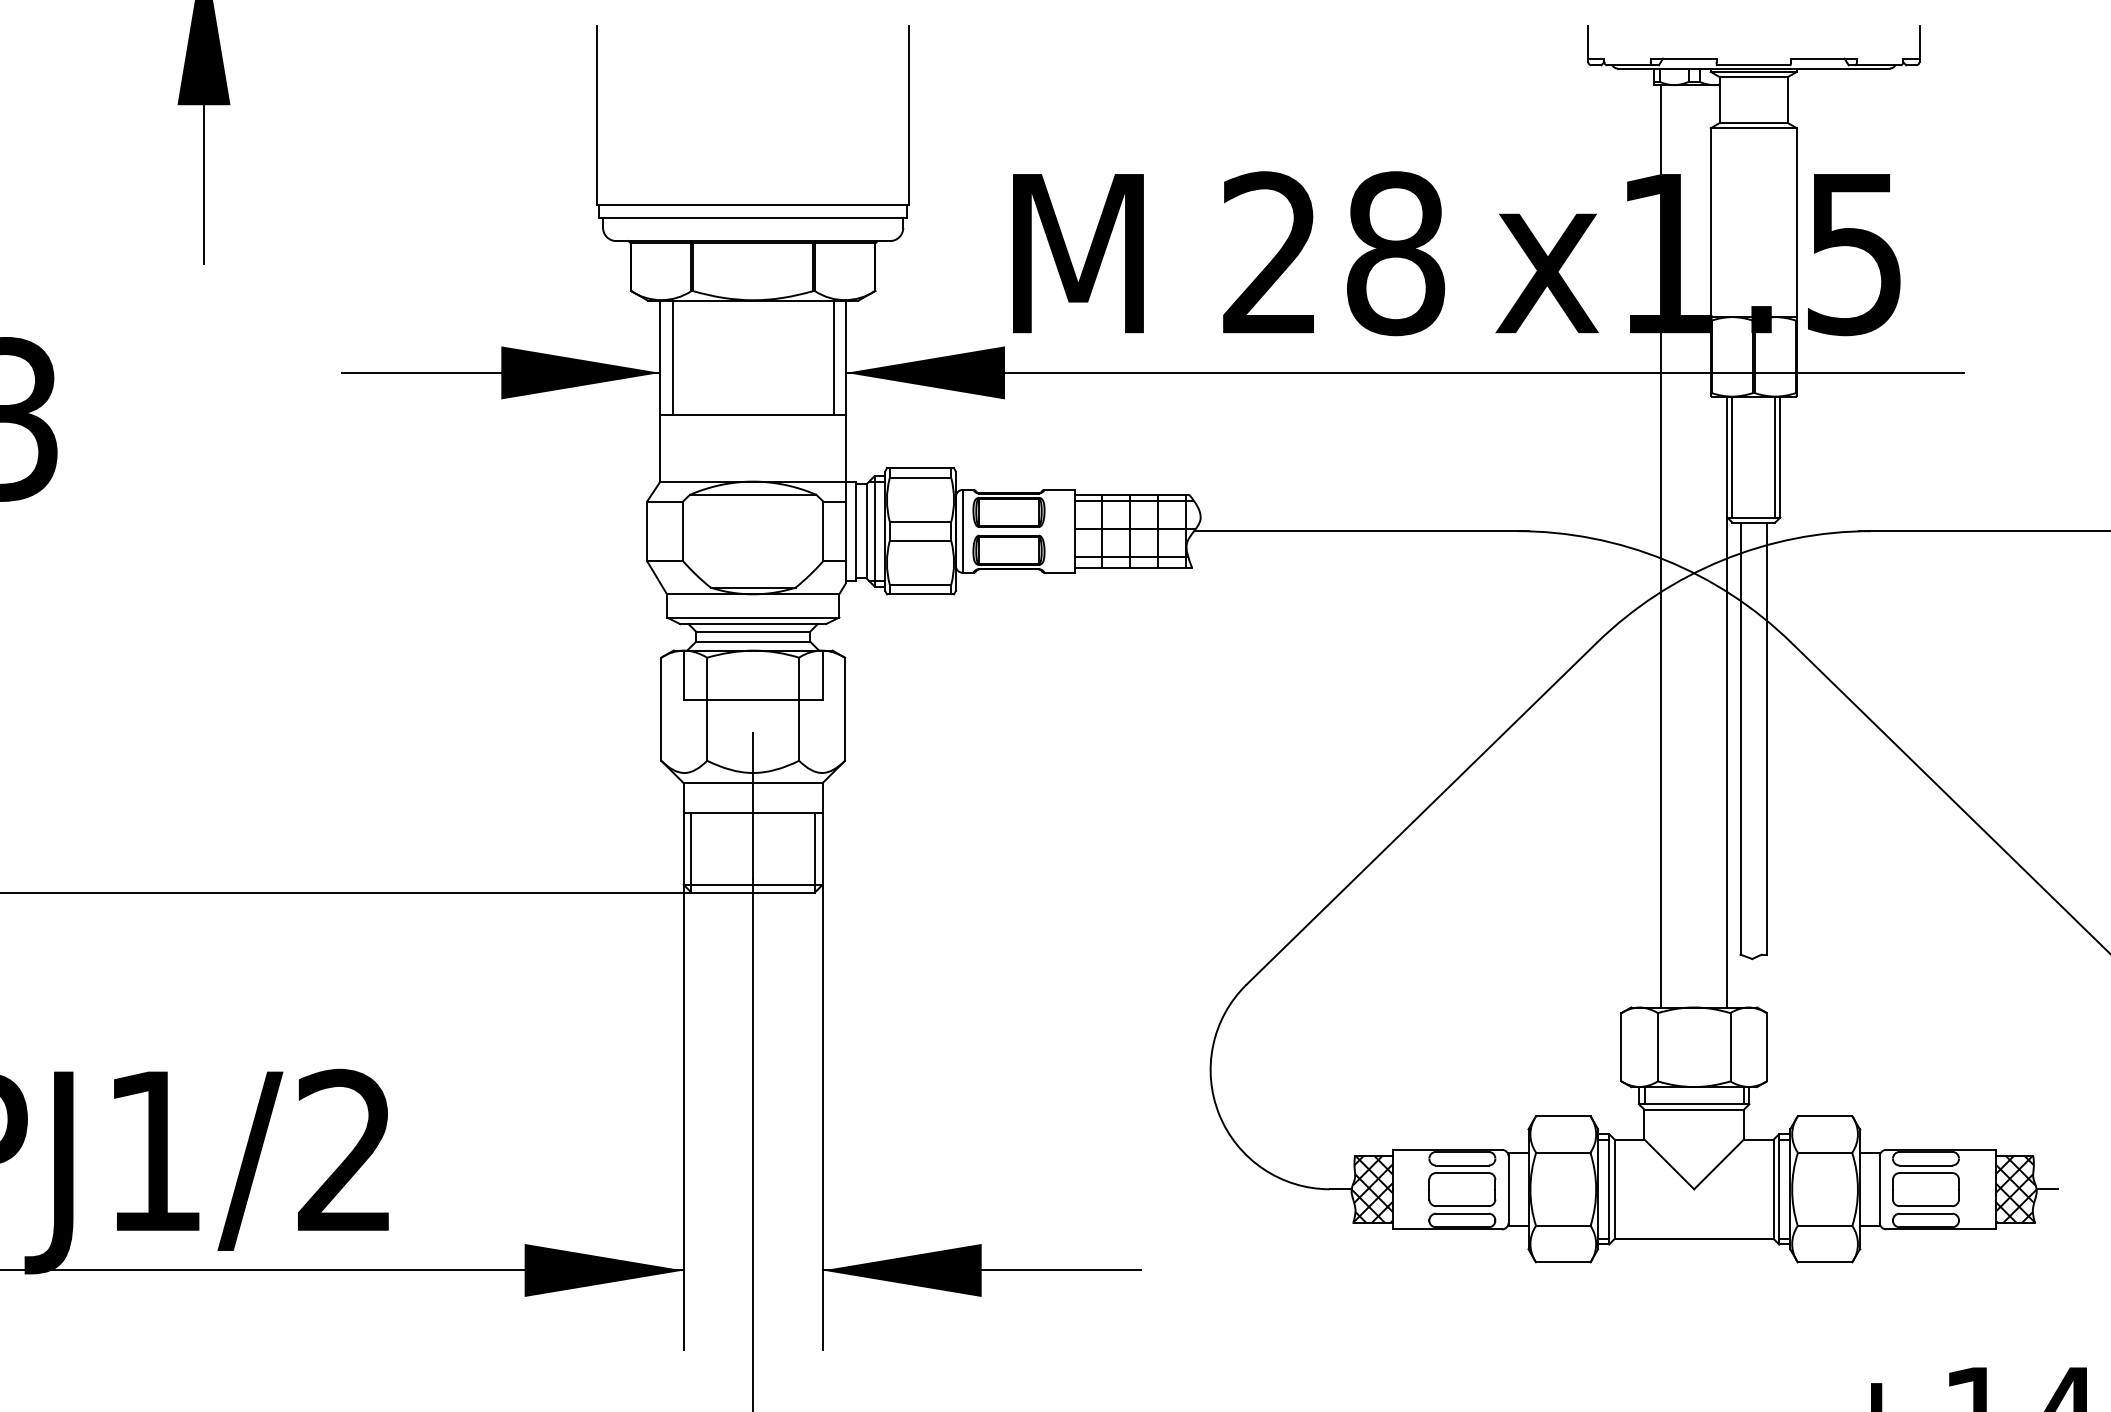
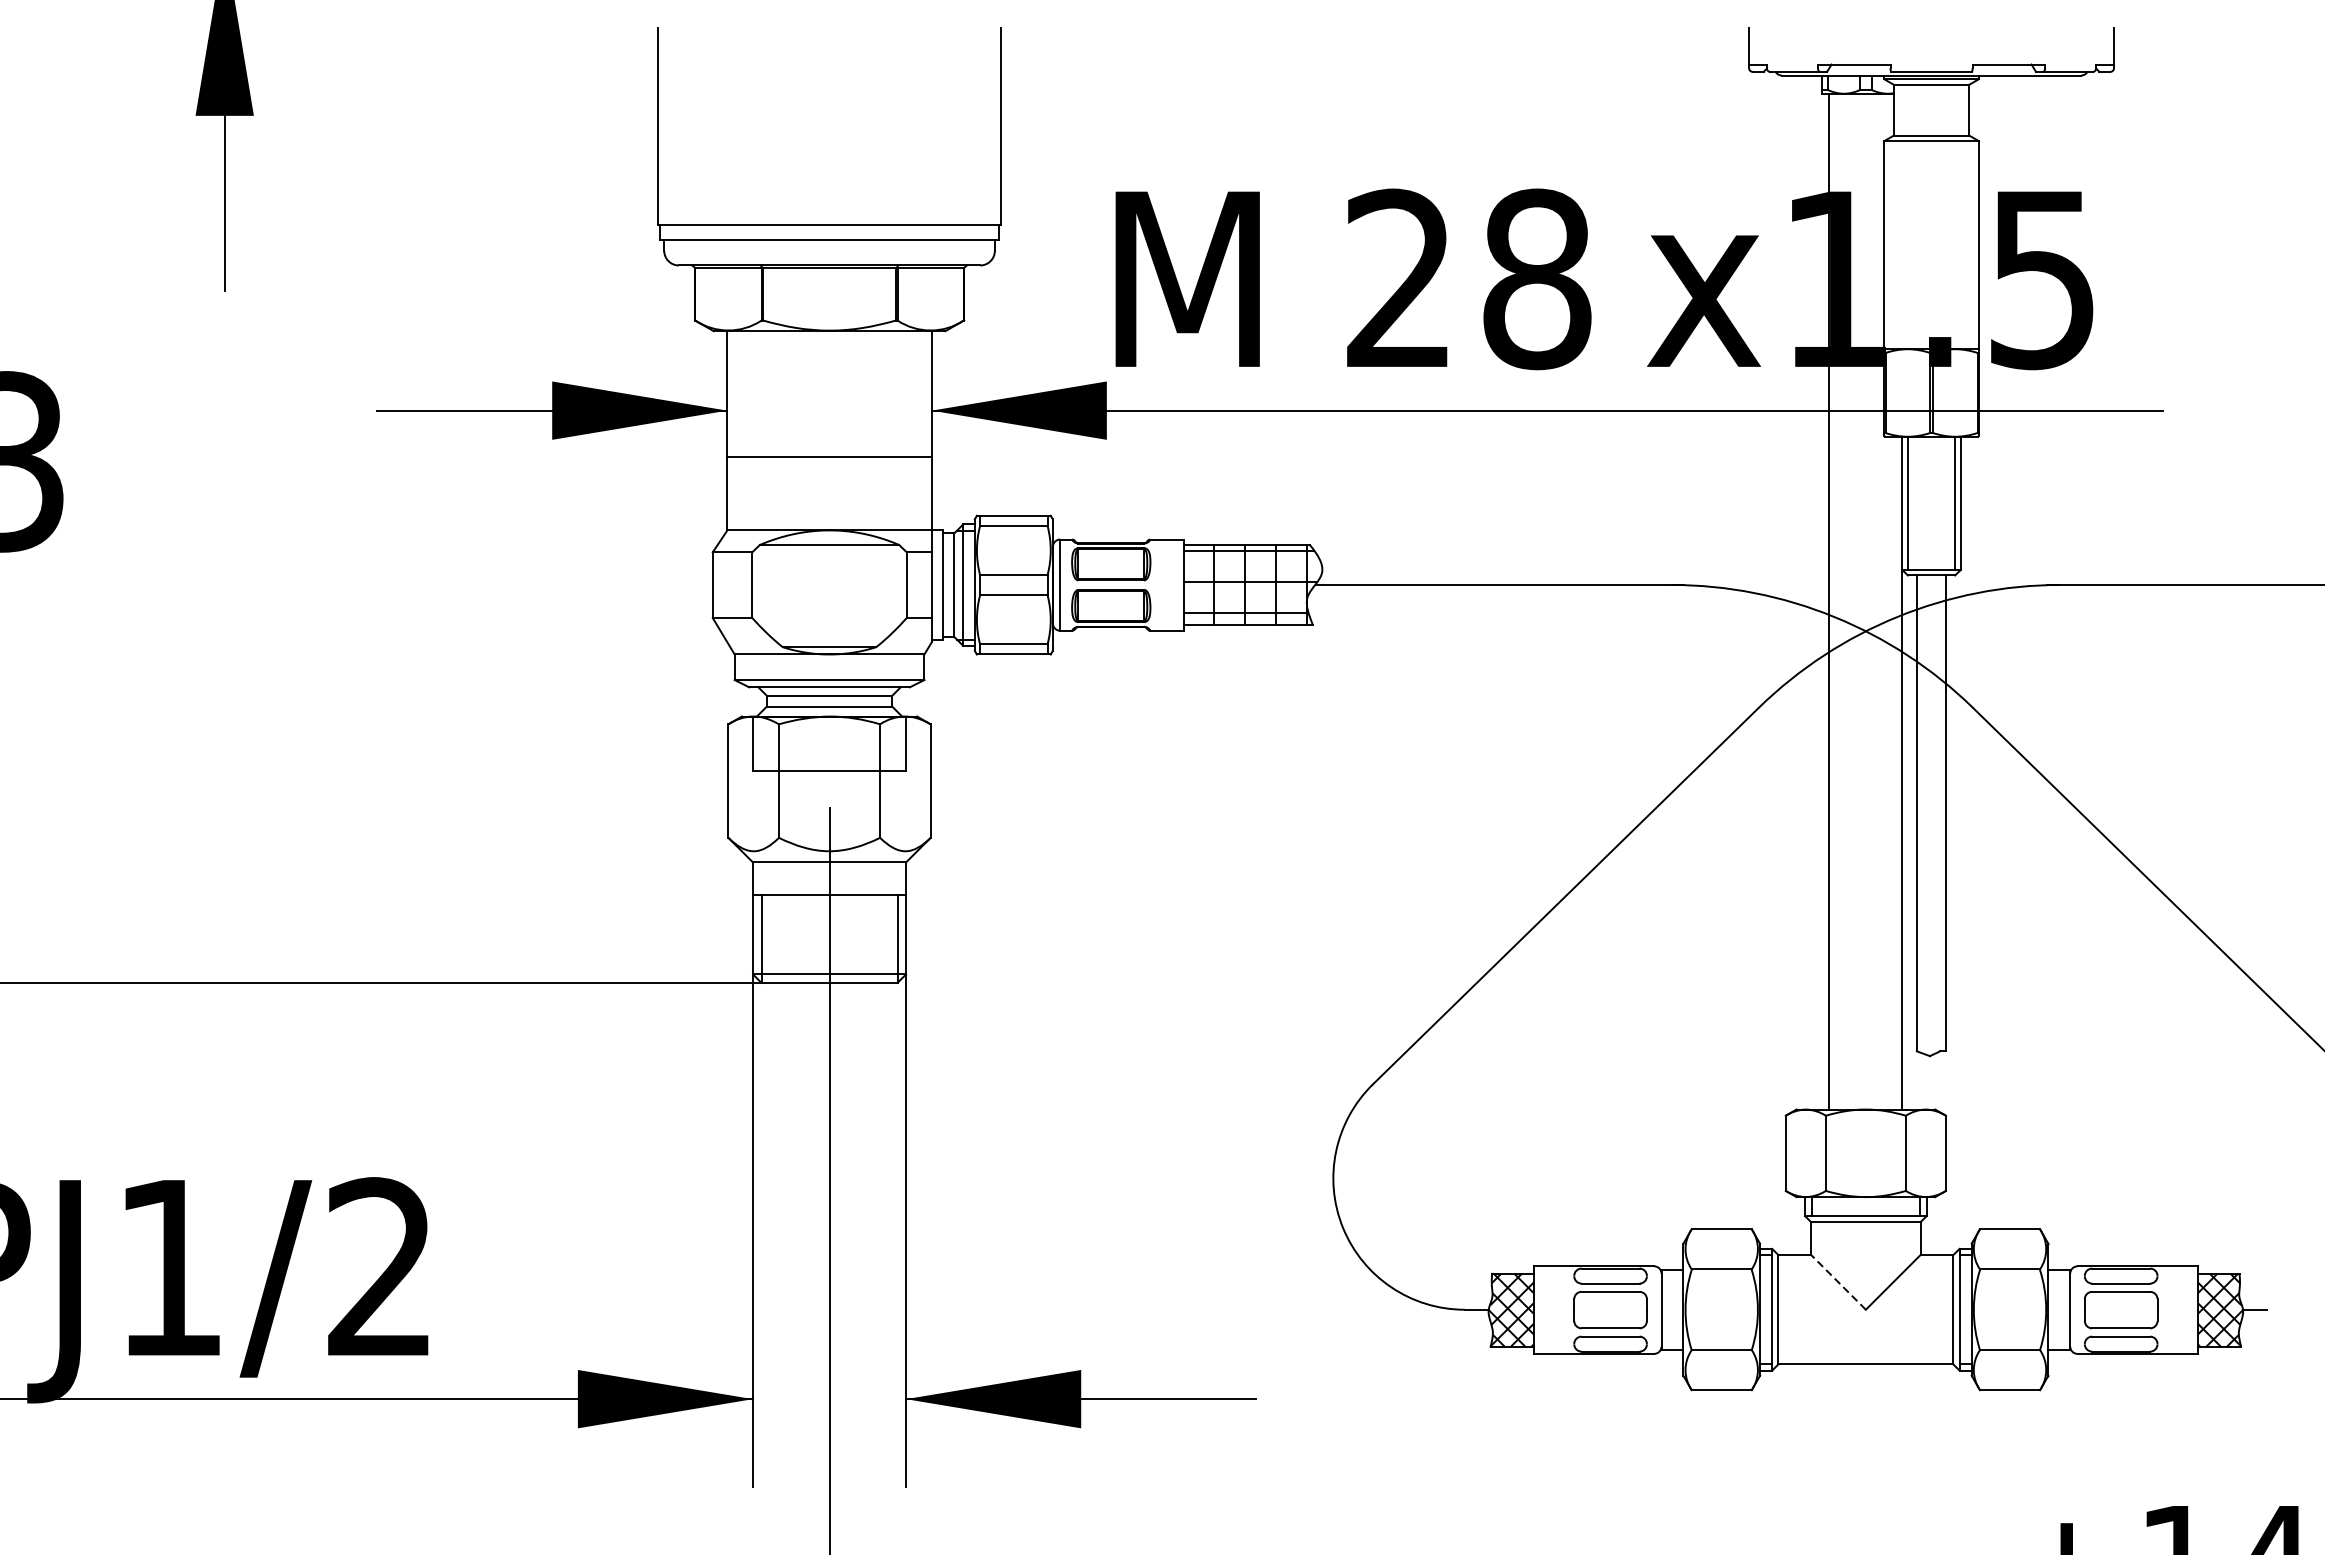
line: (672, 357) -> (740, 393), removed
line: (833, 357) -> (918, 393), removed
line: (1668, 1164) -> (1837, 1282), solid -> dashed

